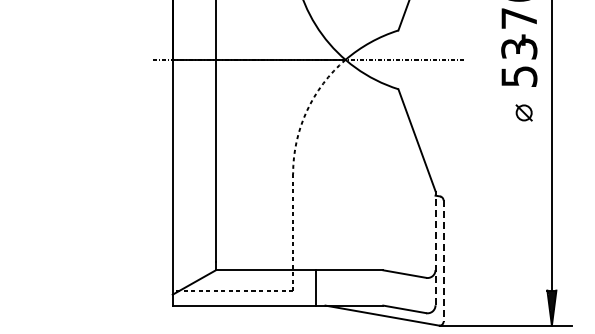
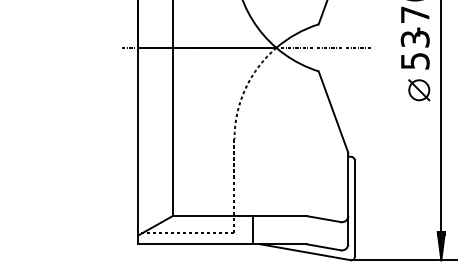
part: (523, 112) -> (418, 89), size x1.67
line: (435, 247) -> (348, 197), dashed -> solid
line: (443, 261) -> (354, 209), dashed -> solid

